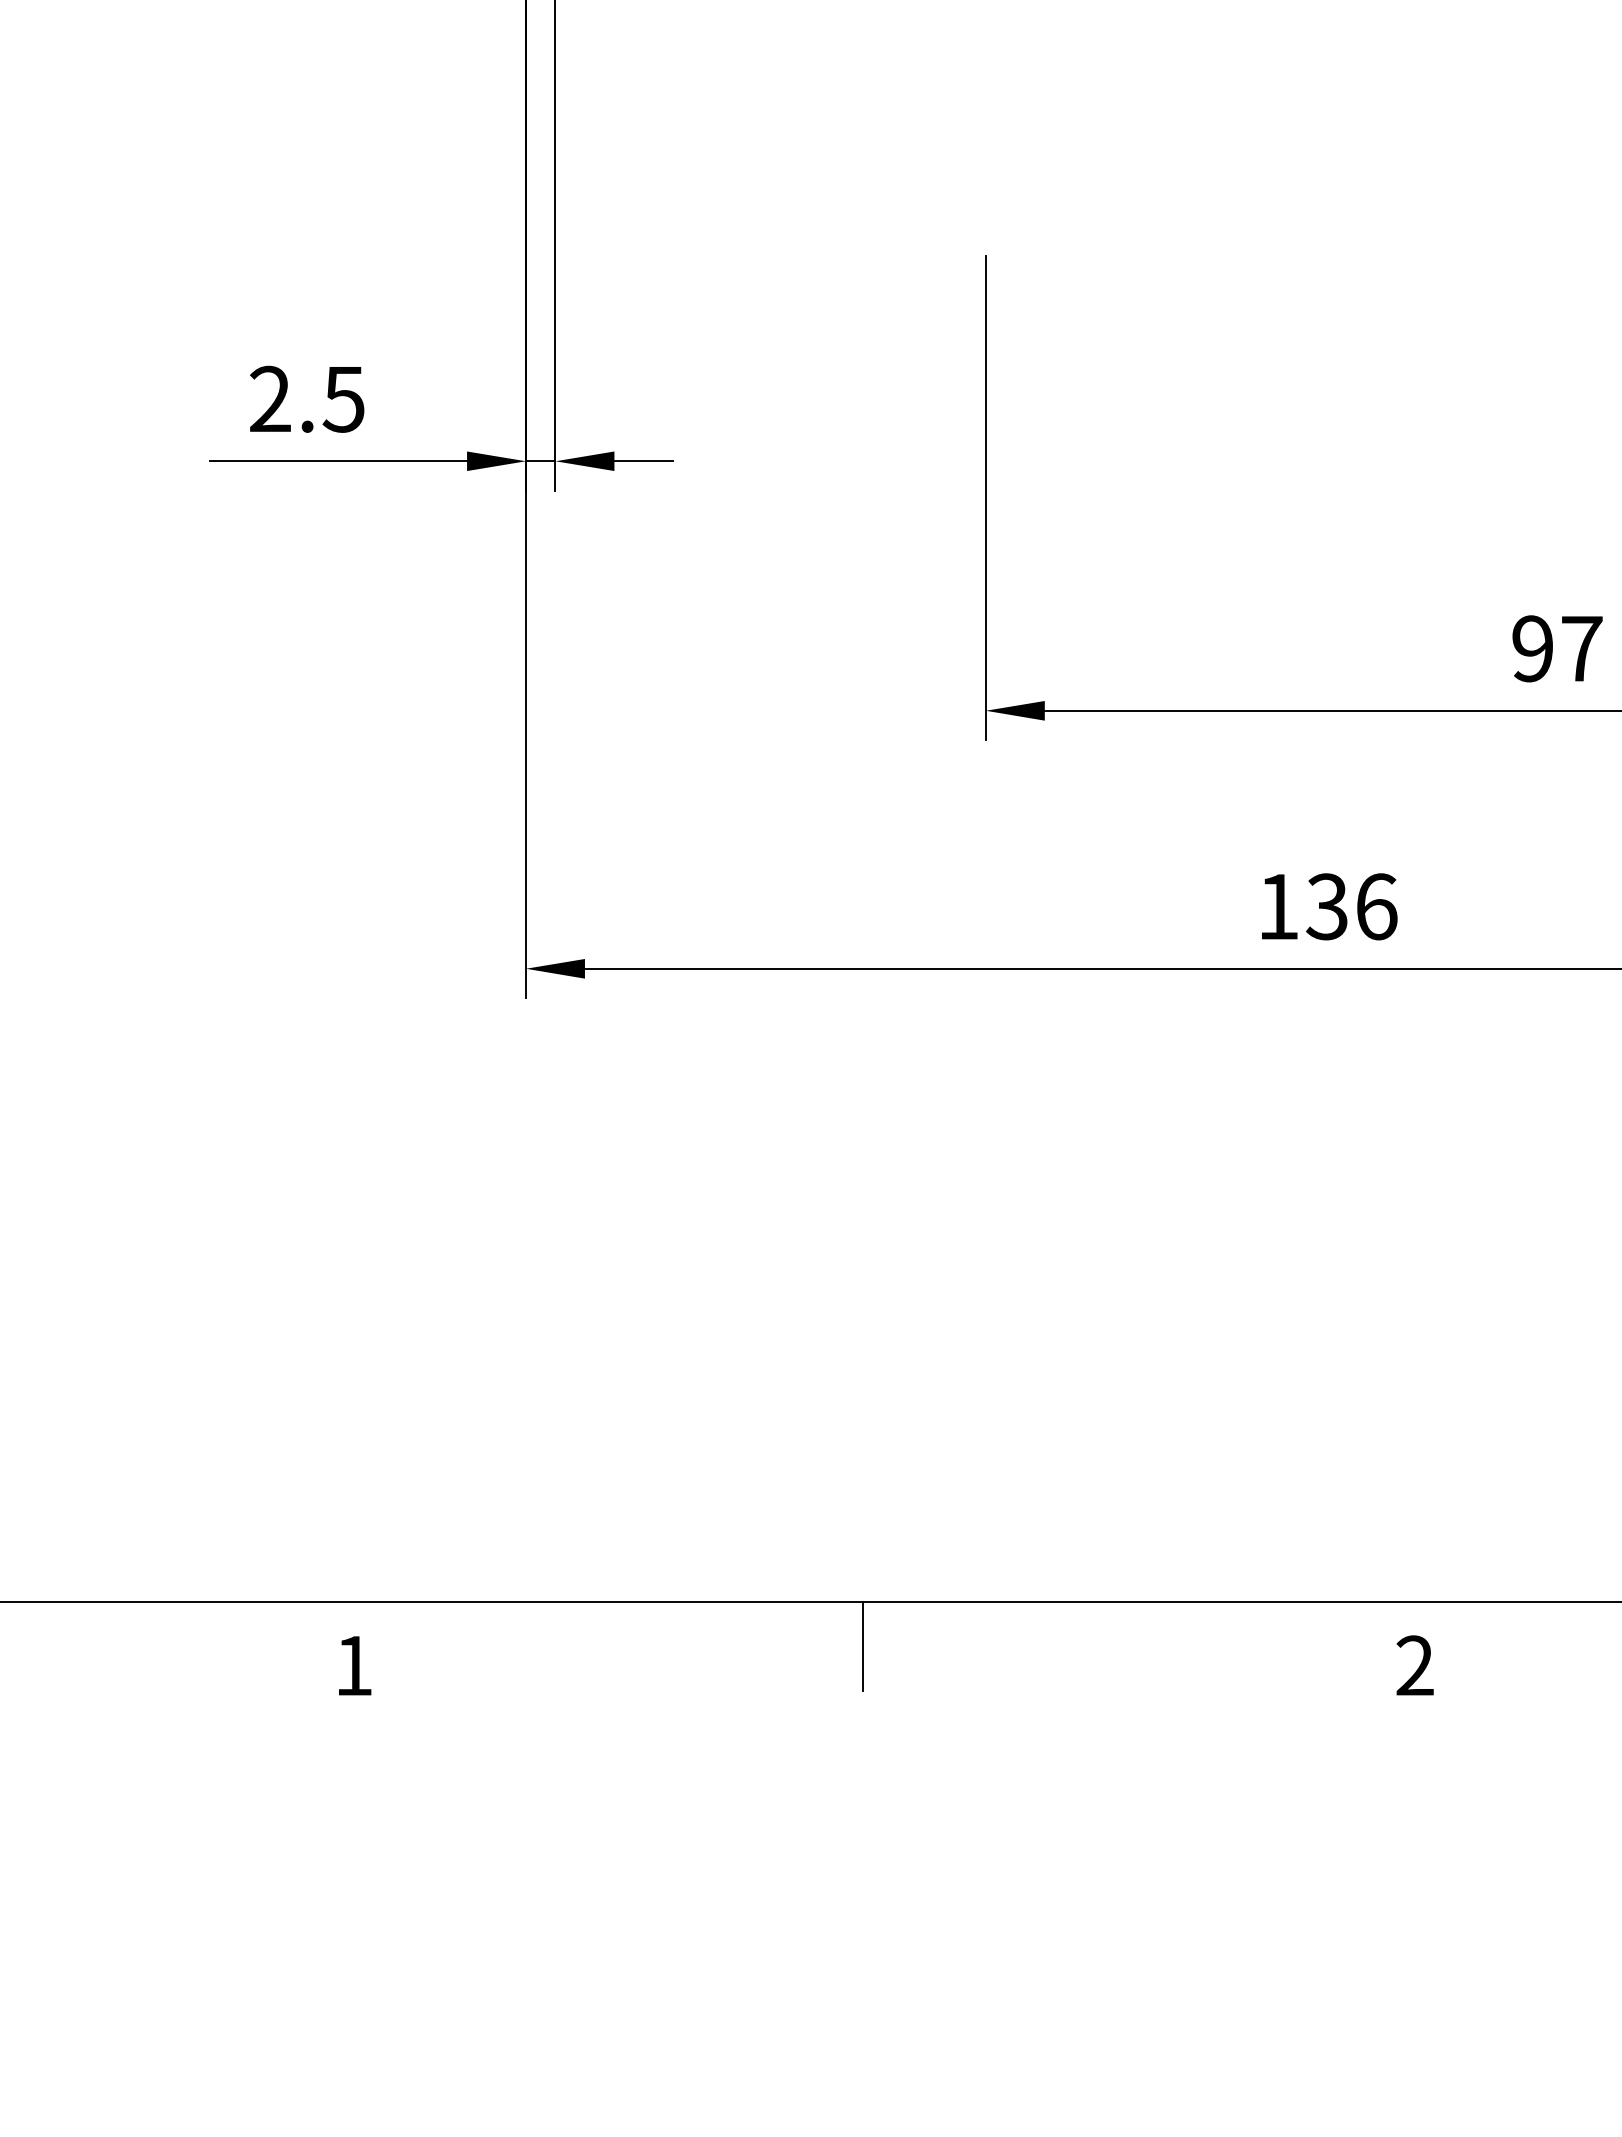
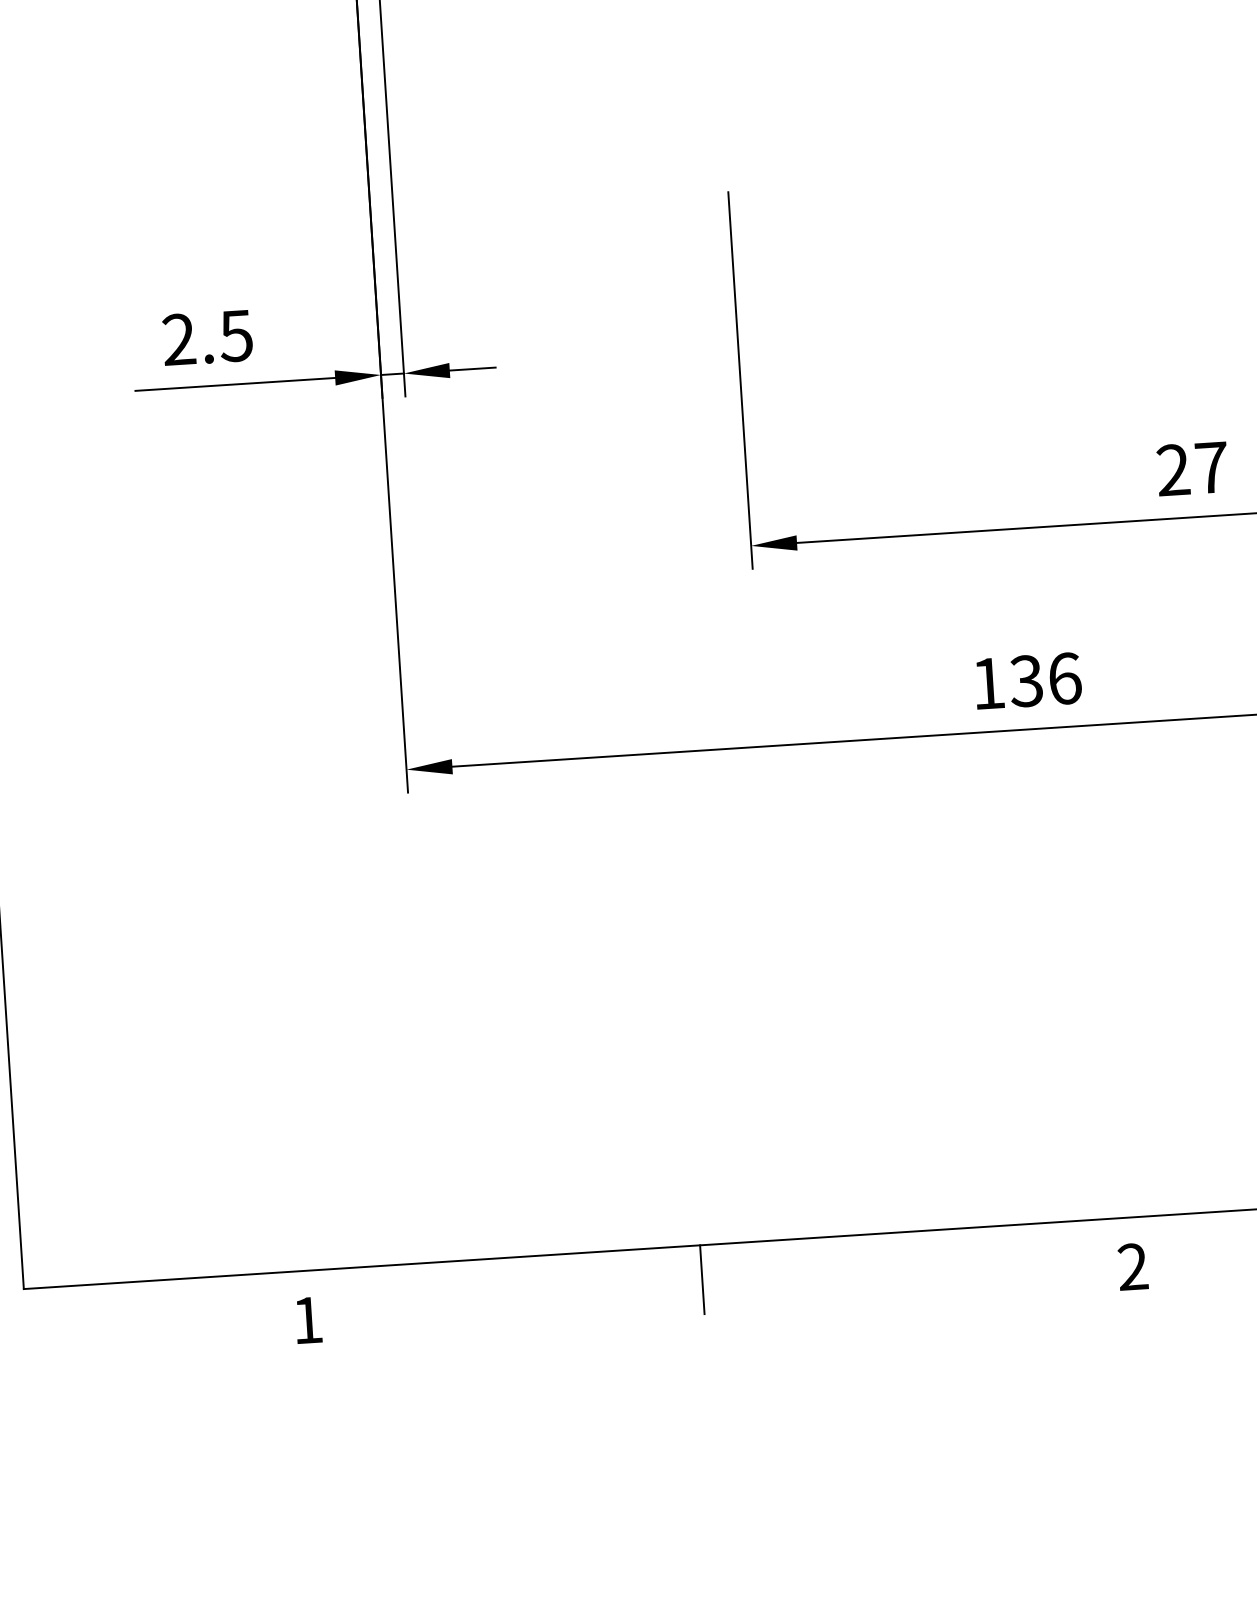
text: (1532, 648) -> (1173, 469), 97 -> 27

